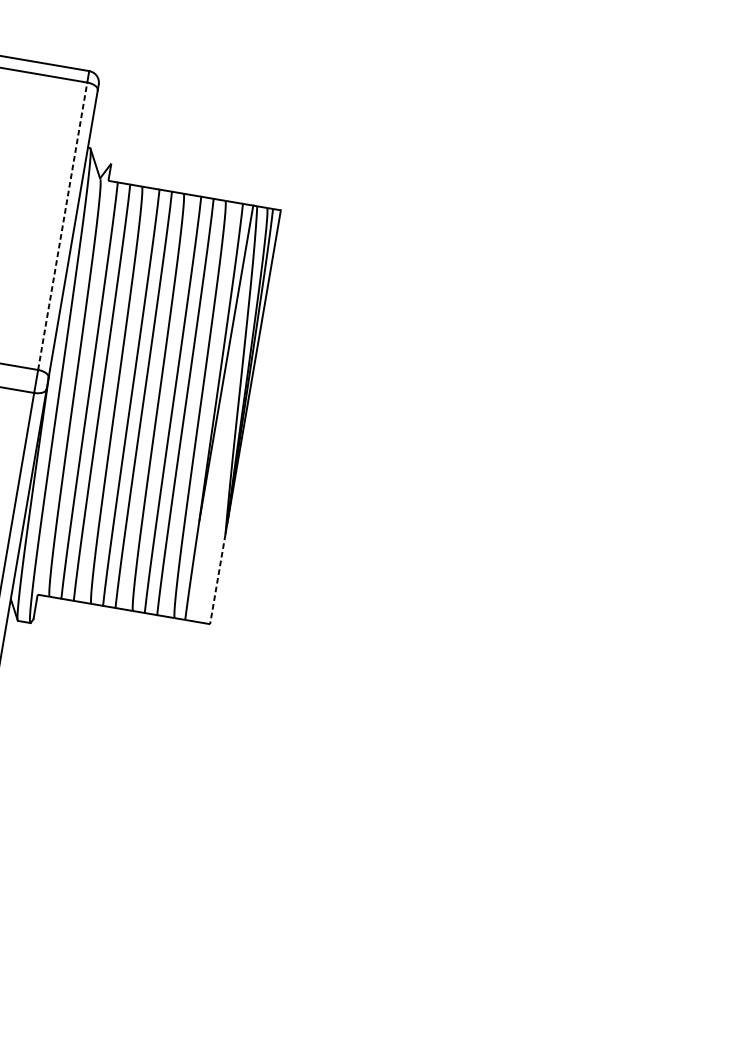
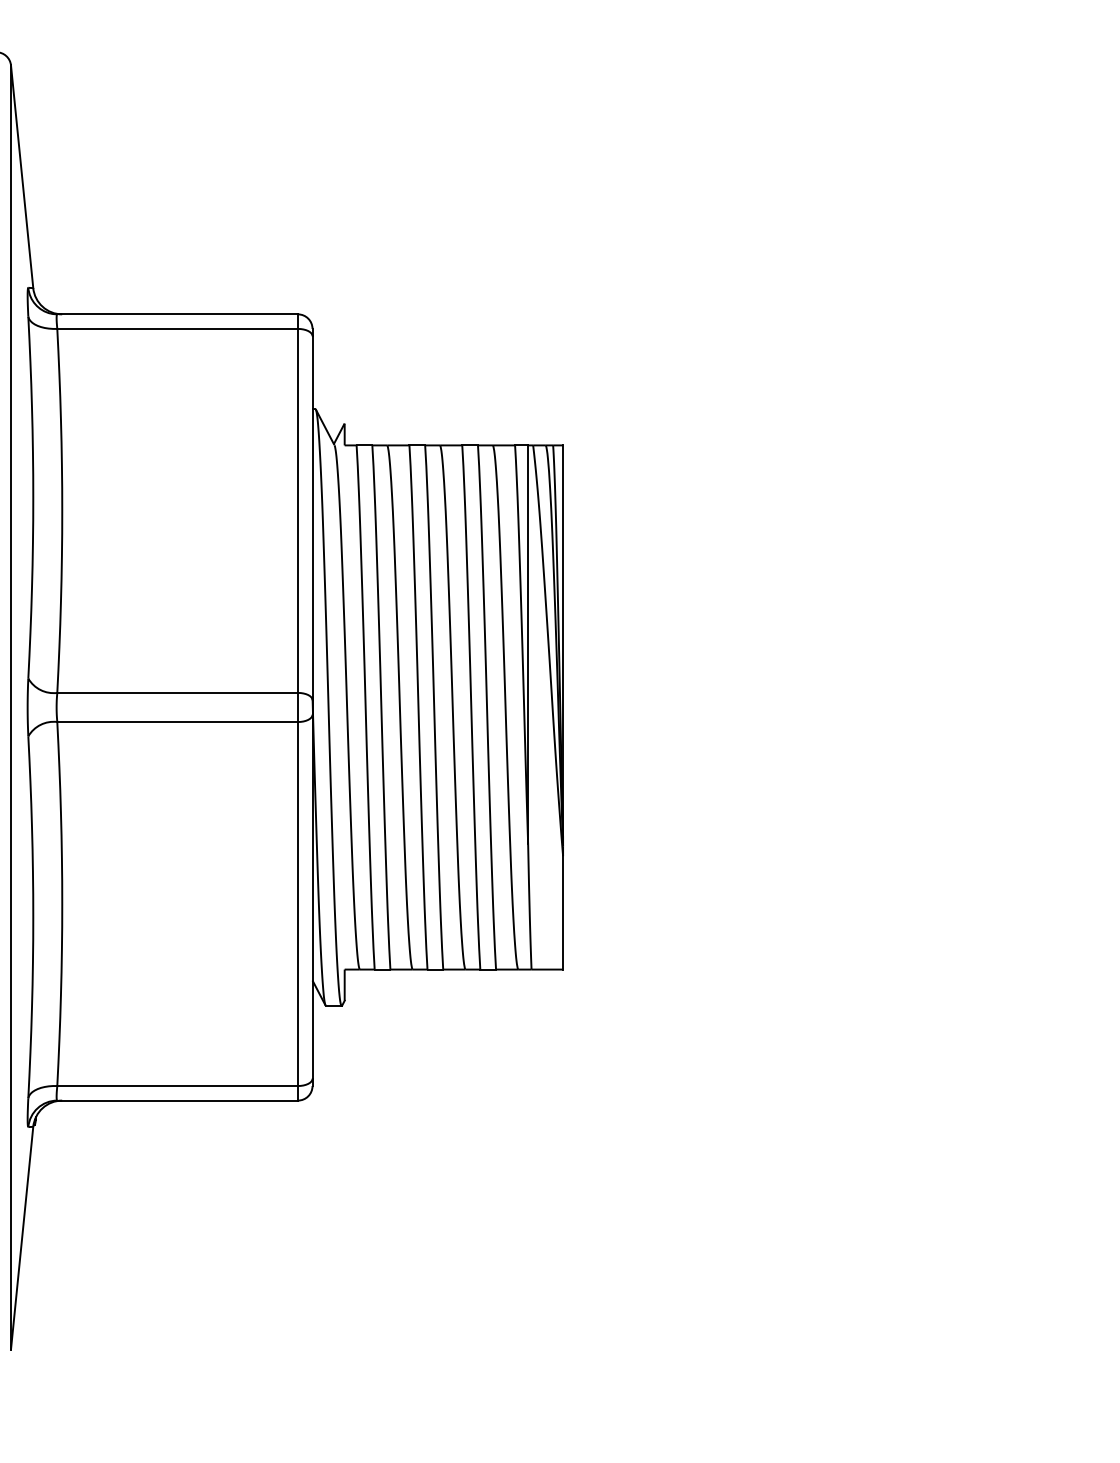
line: (62, 225) -> (297, 510), dashed -> solid
line: (218, 579) -> (563, 912), dashed -> solid

